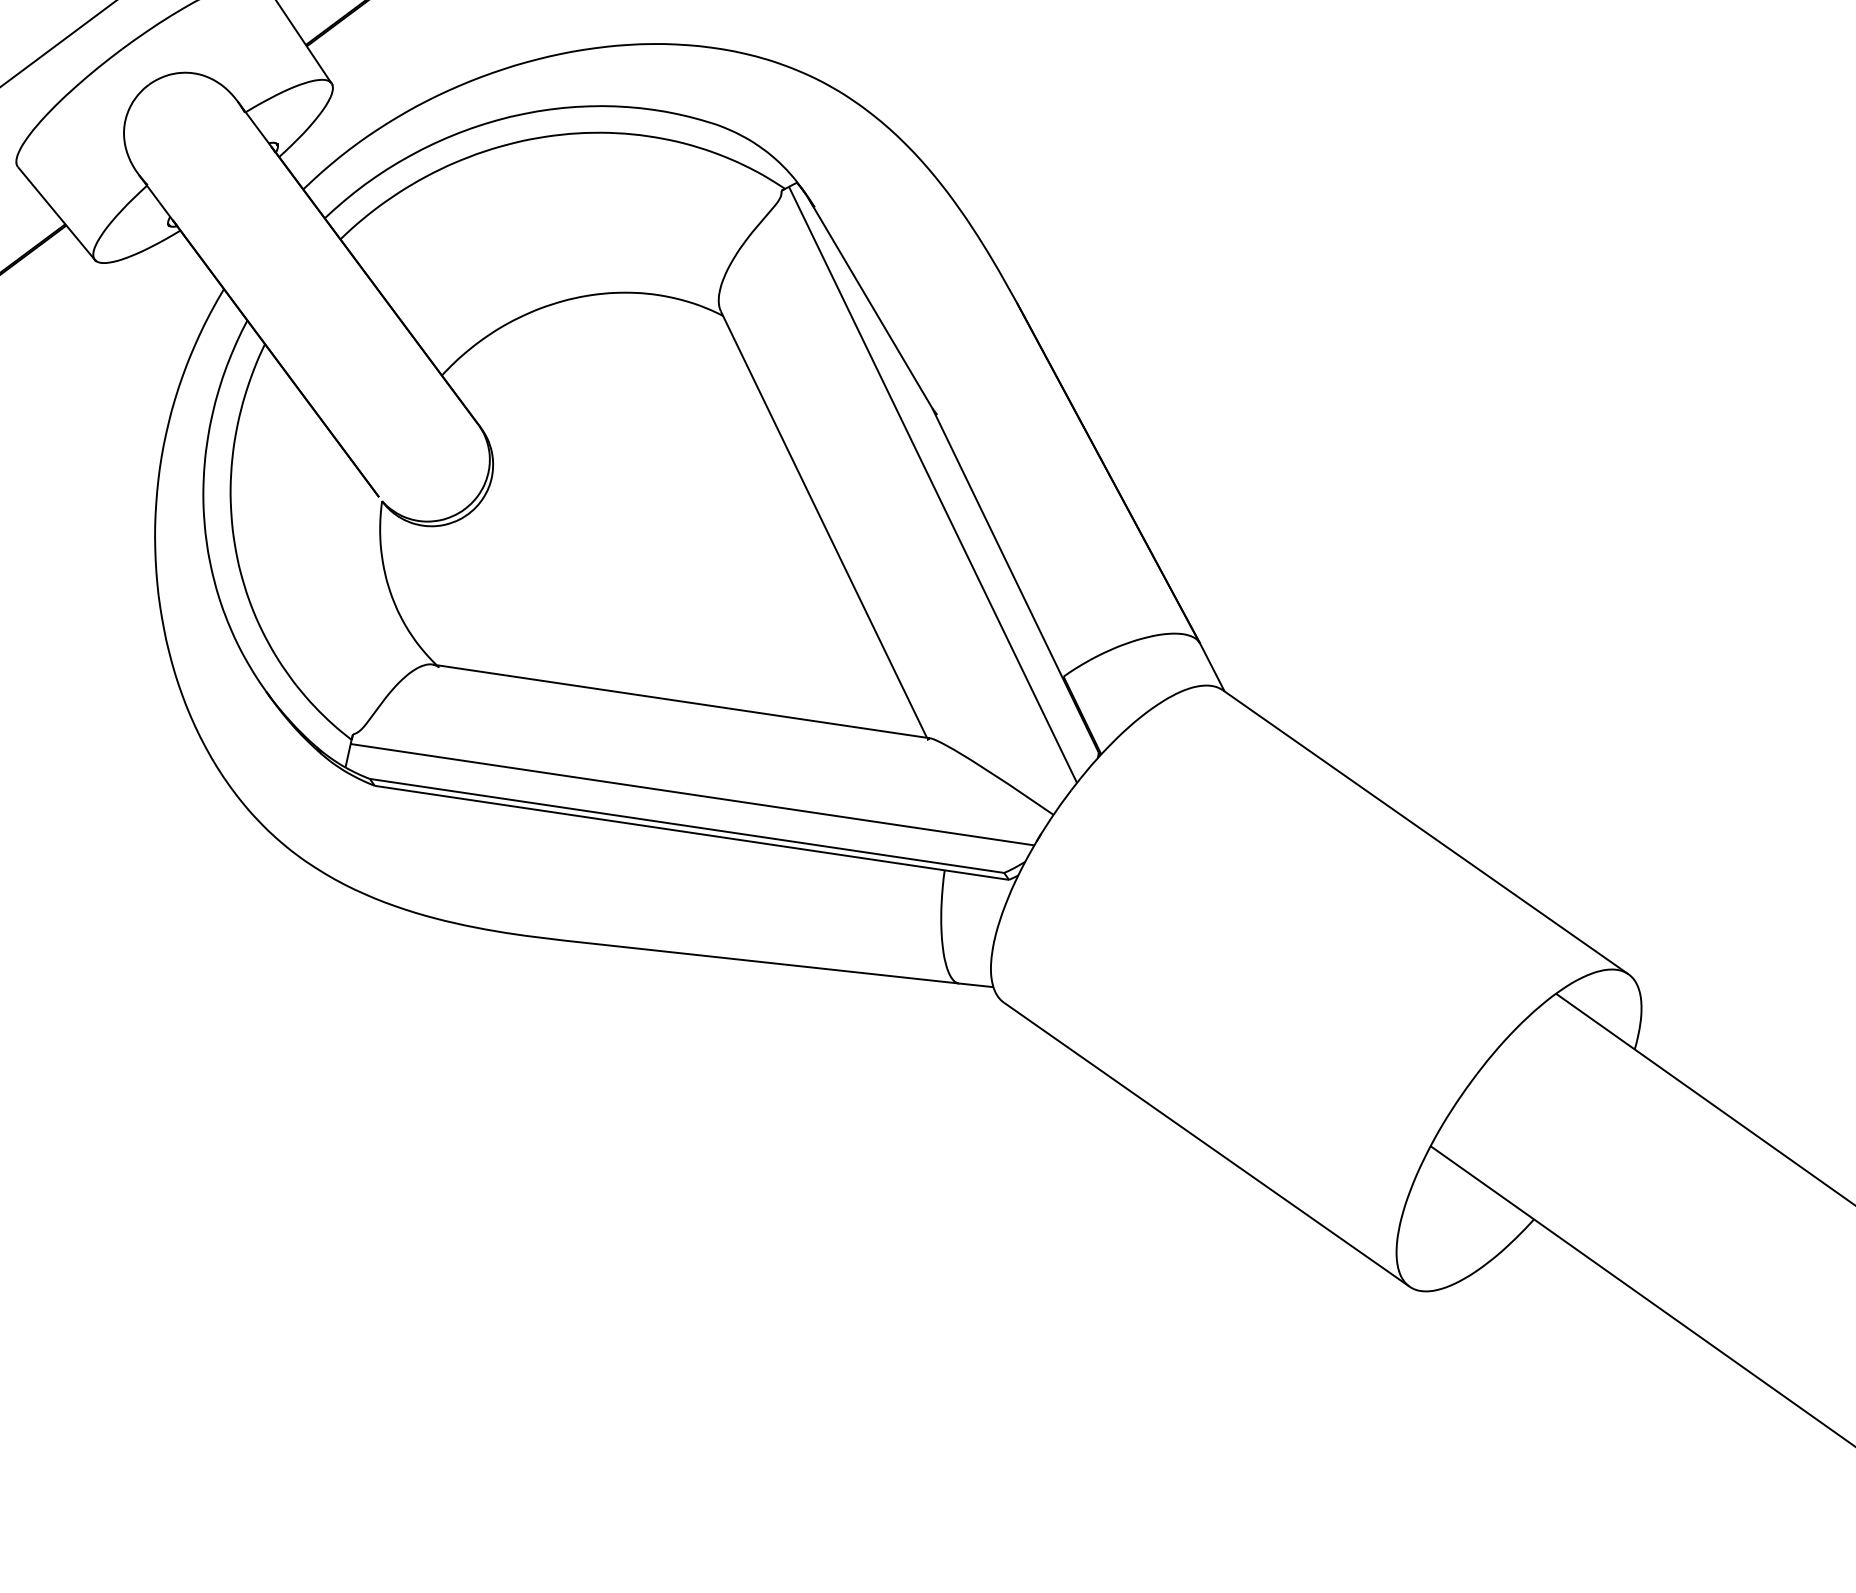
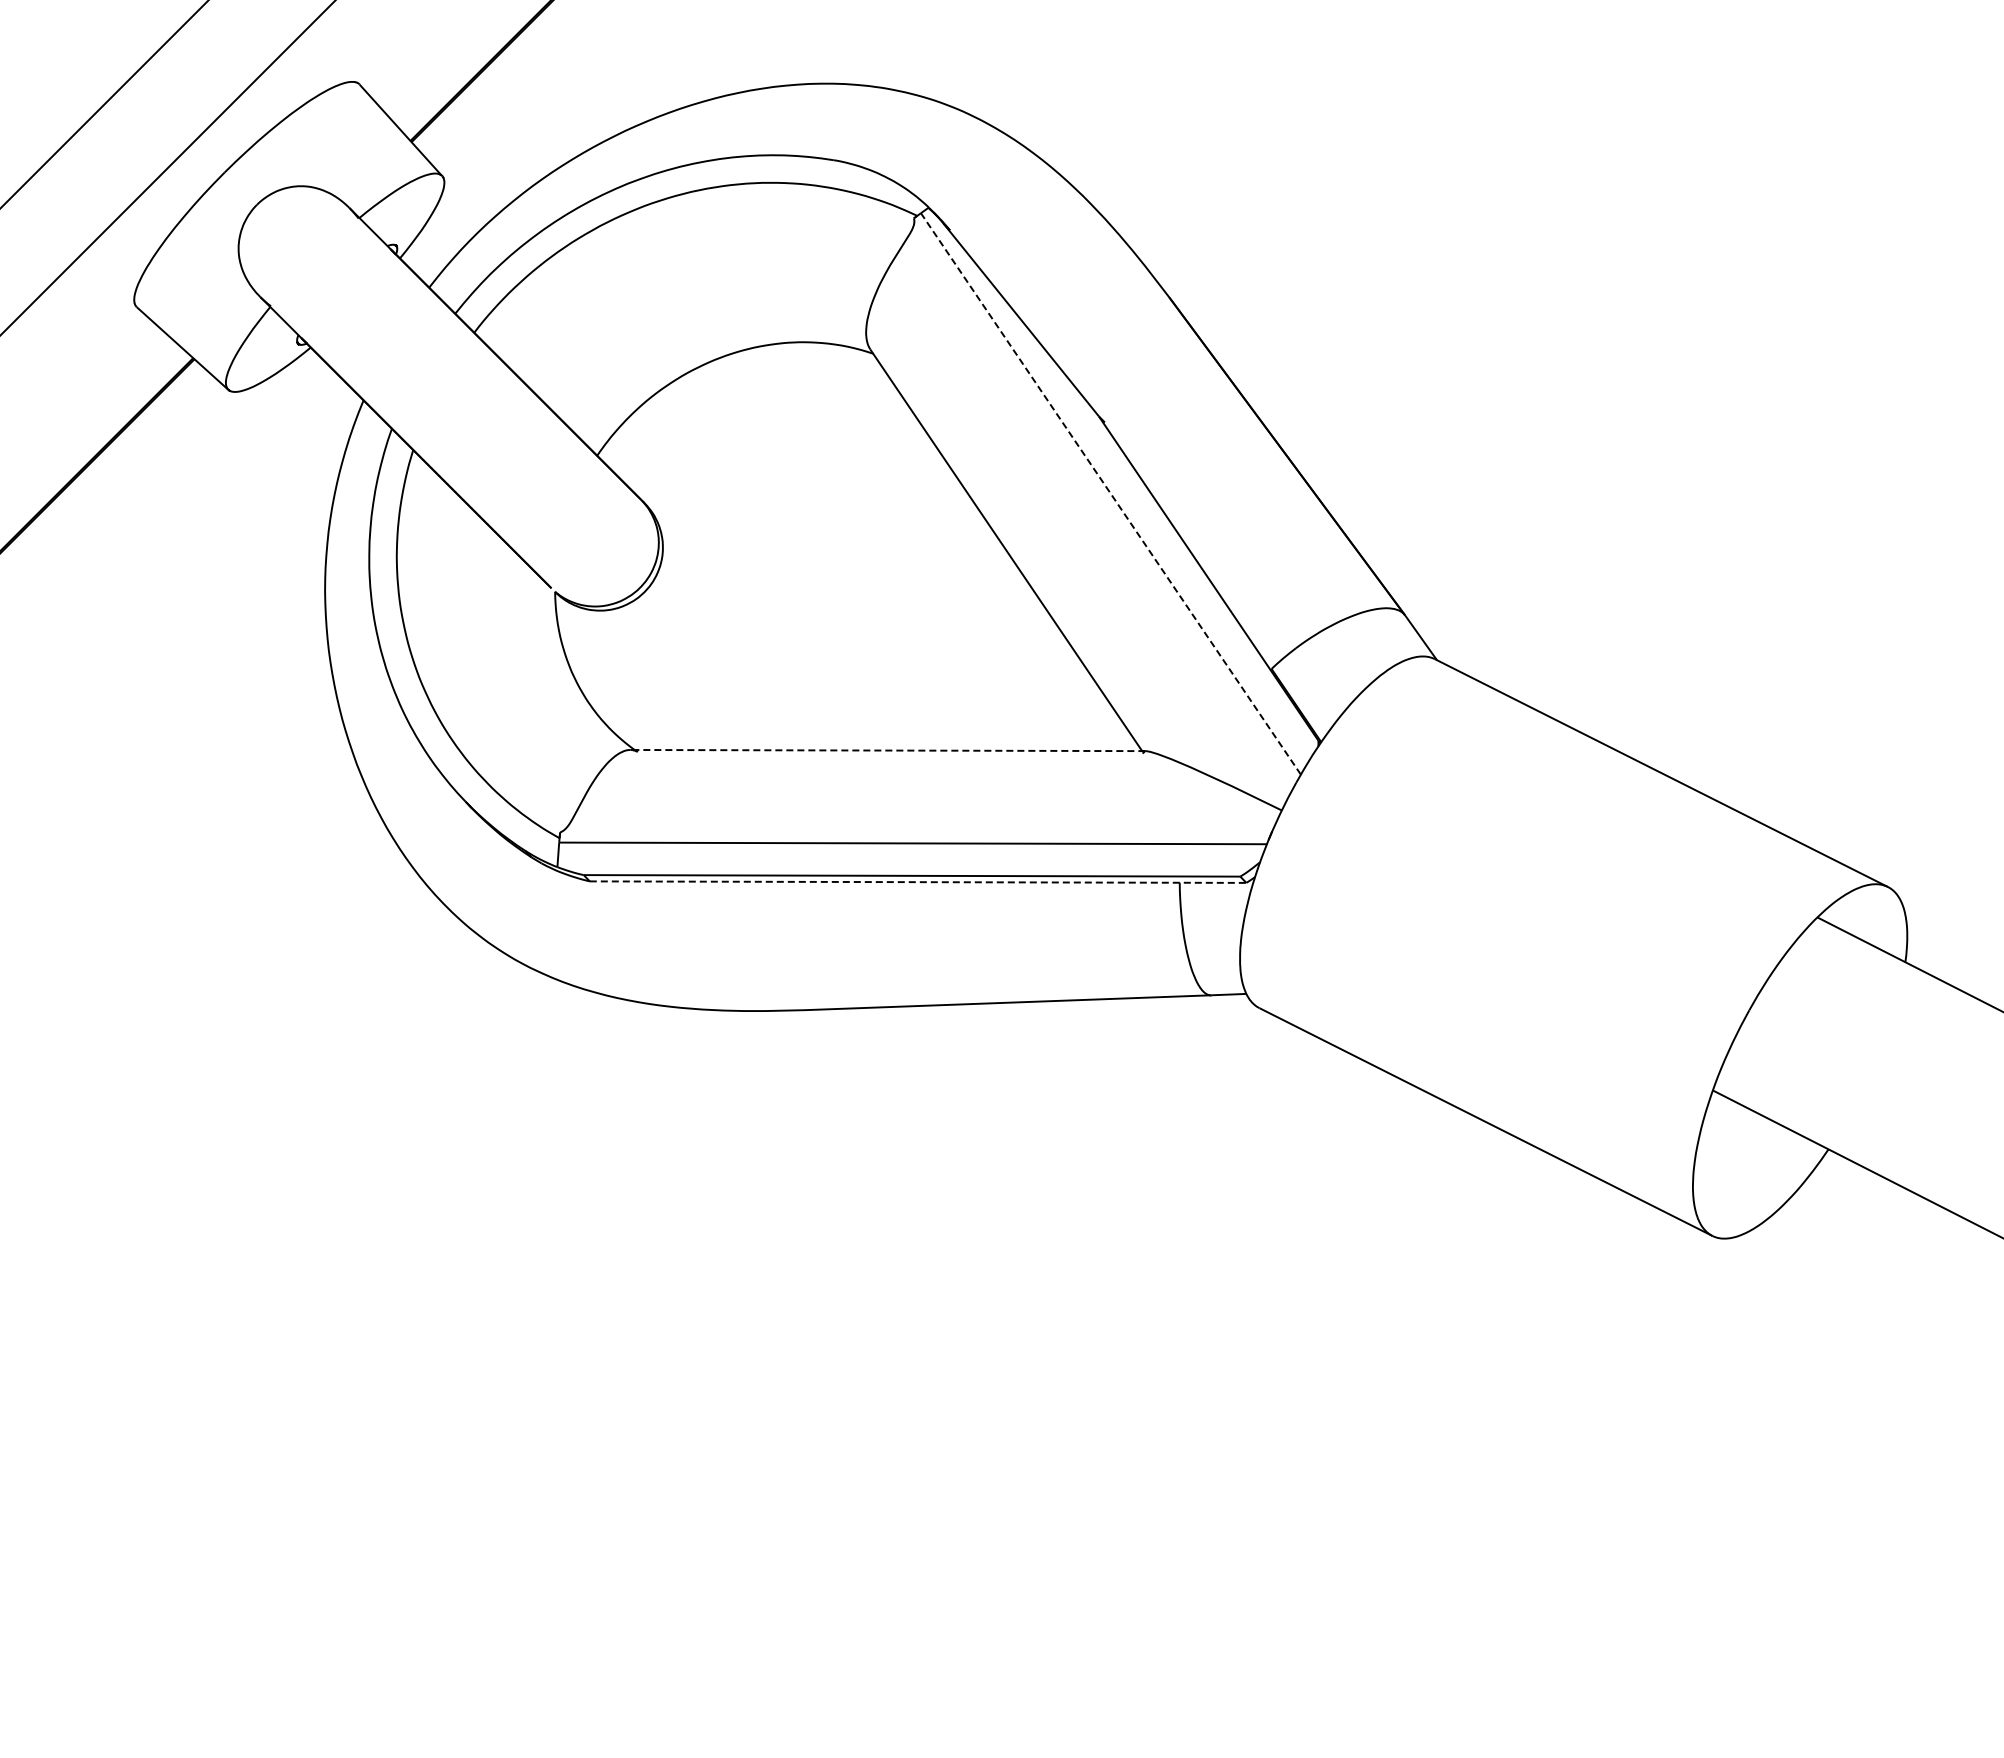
line: (932, 484) -> (1110, 493), solid -> dashed
line: (680, 701) -> (887, 750), solid -> dashed
line: (692, 833) -> (918, 882), solid -> dashed

